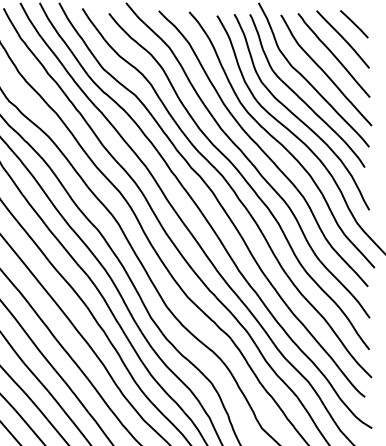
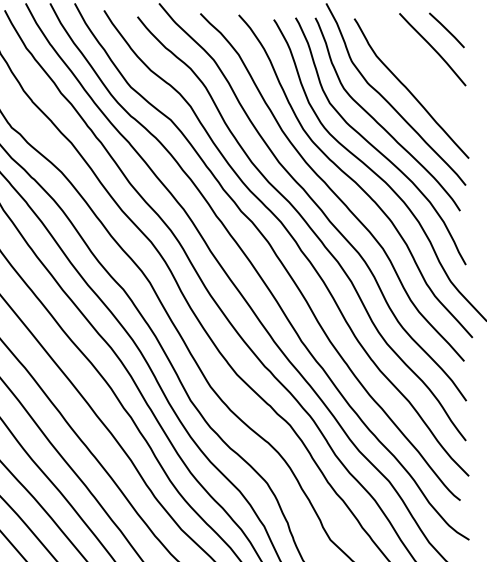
line: (333, 55) -> (420, 69), removed

